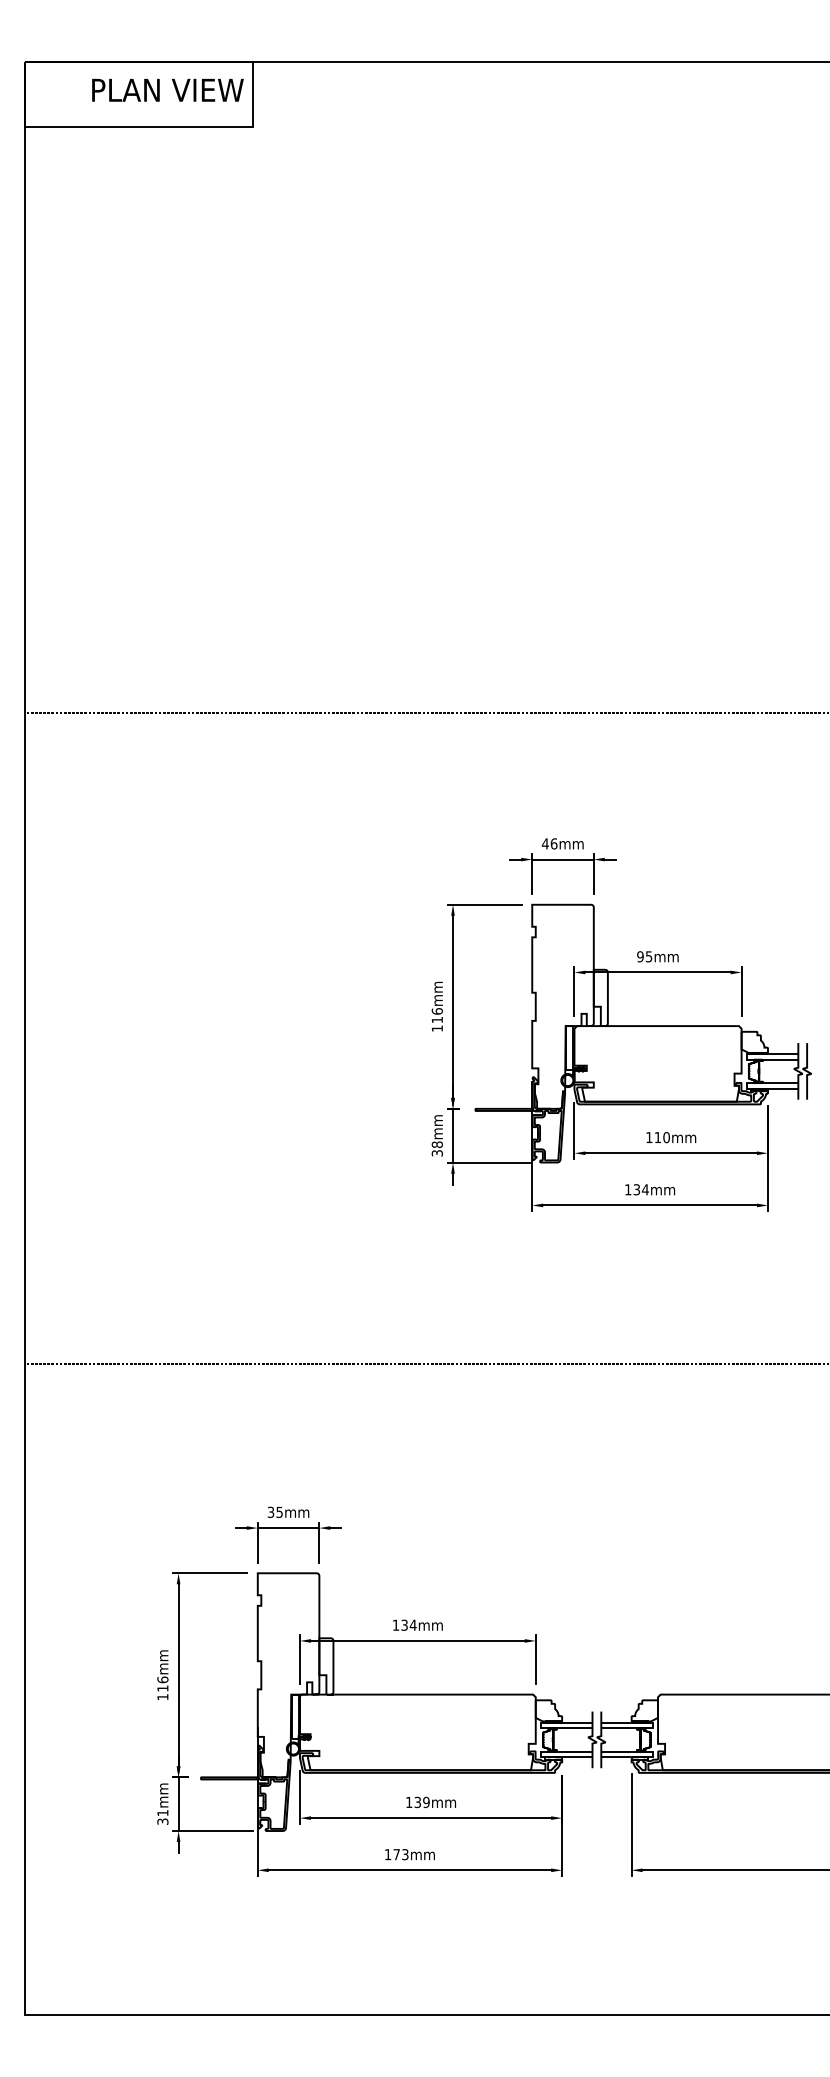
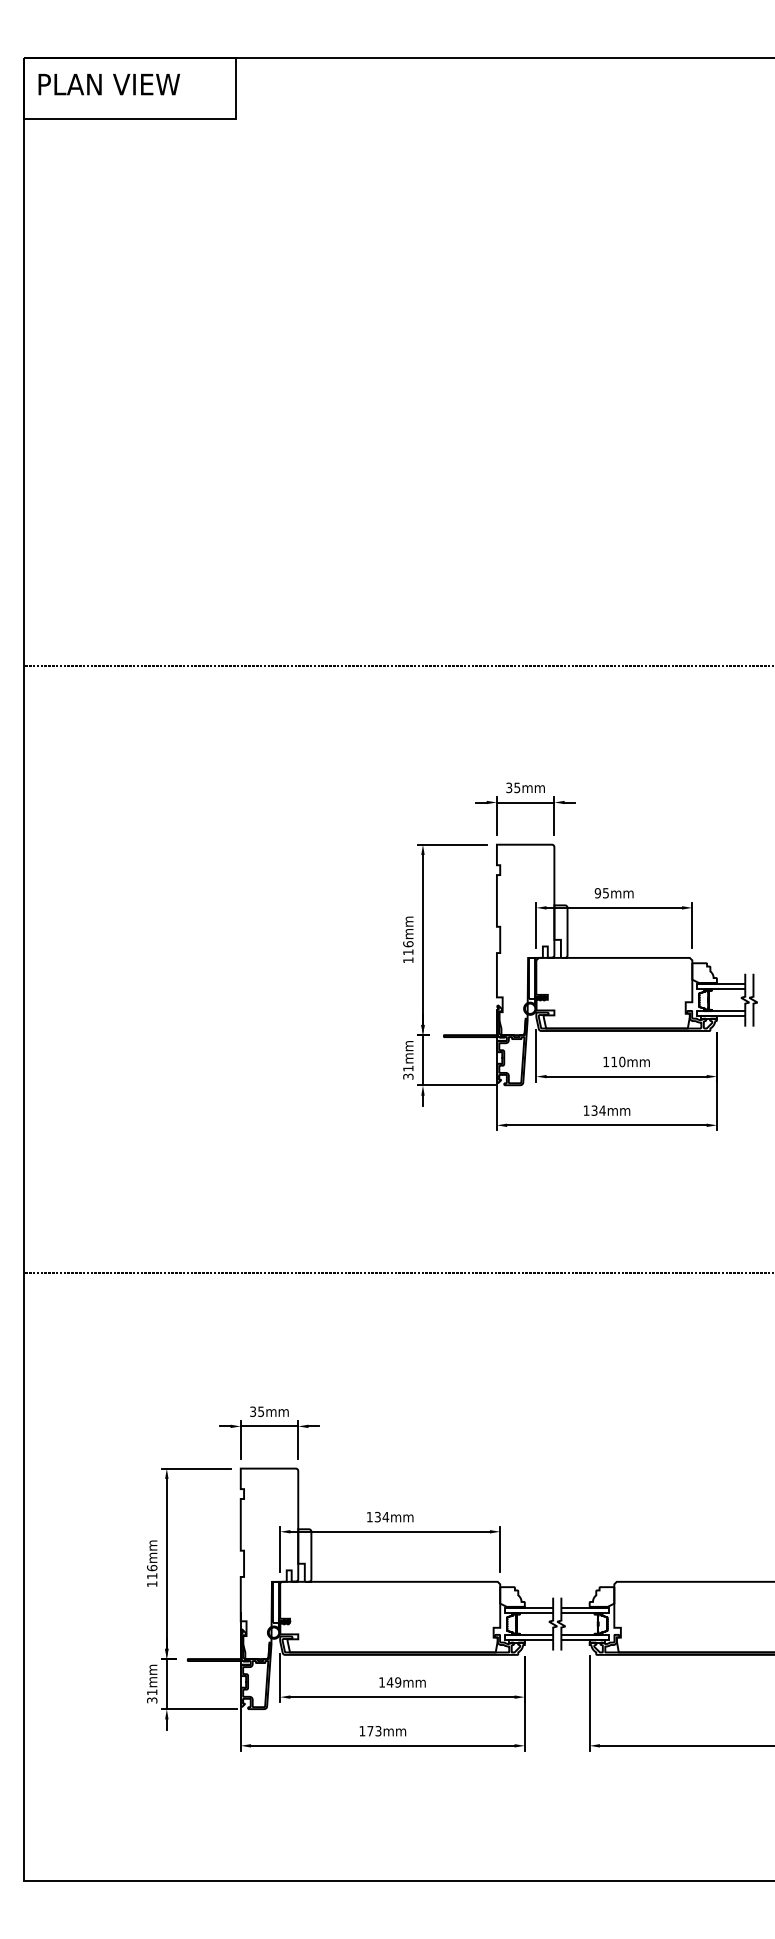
text: (167, 90) -> (108, 84), moved
text: (549, 843) -> (513, 787), 46mm -> 35mm
text: (436, 1144) -> (407, 1068), 38mm -> 31mm
text: (417, 1802) -> (389, 1682), 139mm -> 149mm

